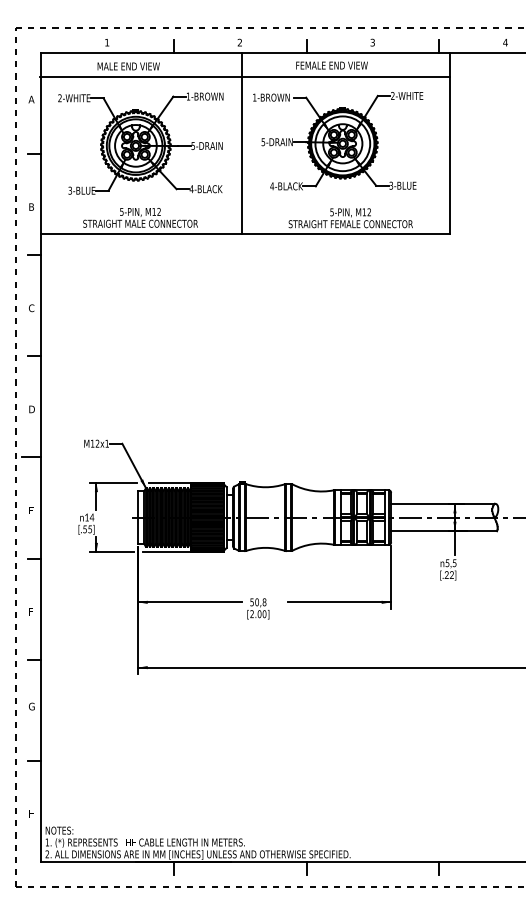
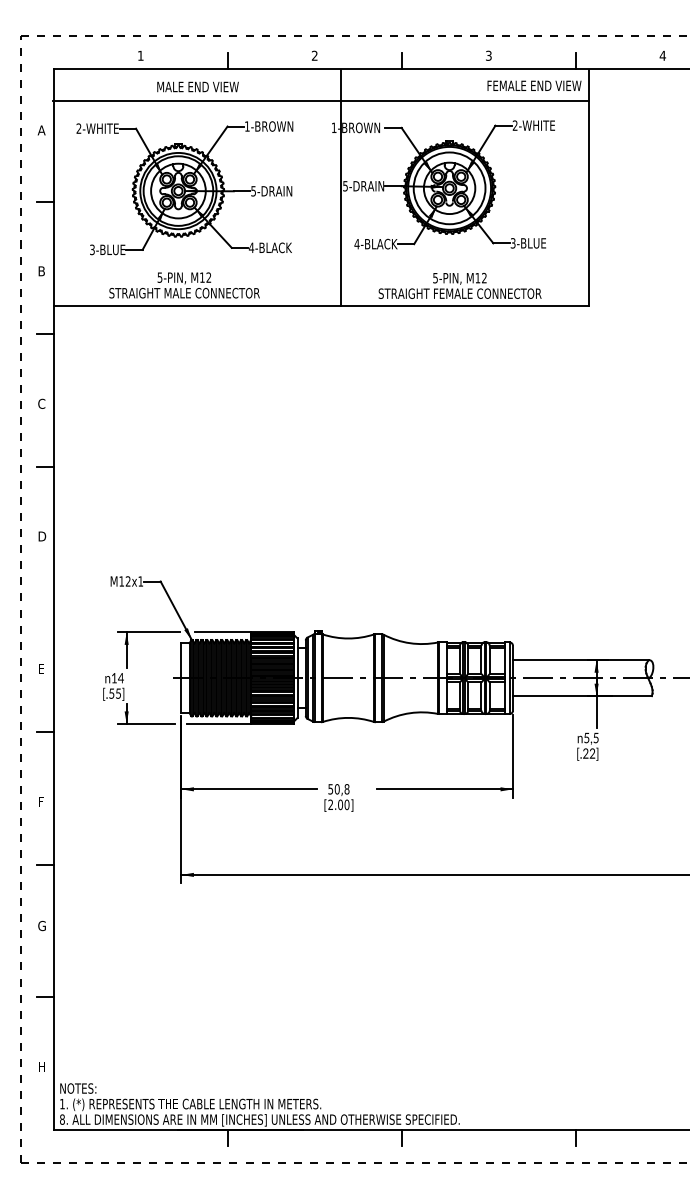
text: (332, 65) -> (534, 85), moved
text: (128, 66) -> (197, 86), moved
line: (242, 143) -> (340, 187), moved
line: (31, 457) -> (41, 599), removed
text: (47, 854) -> (62, 1119), 2. -> 8.

